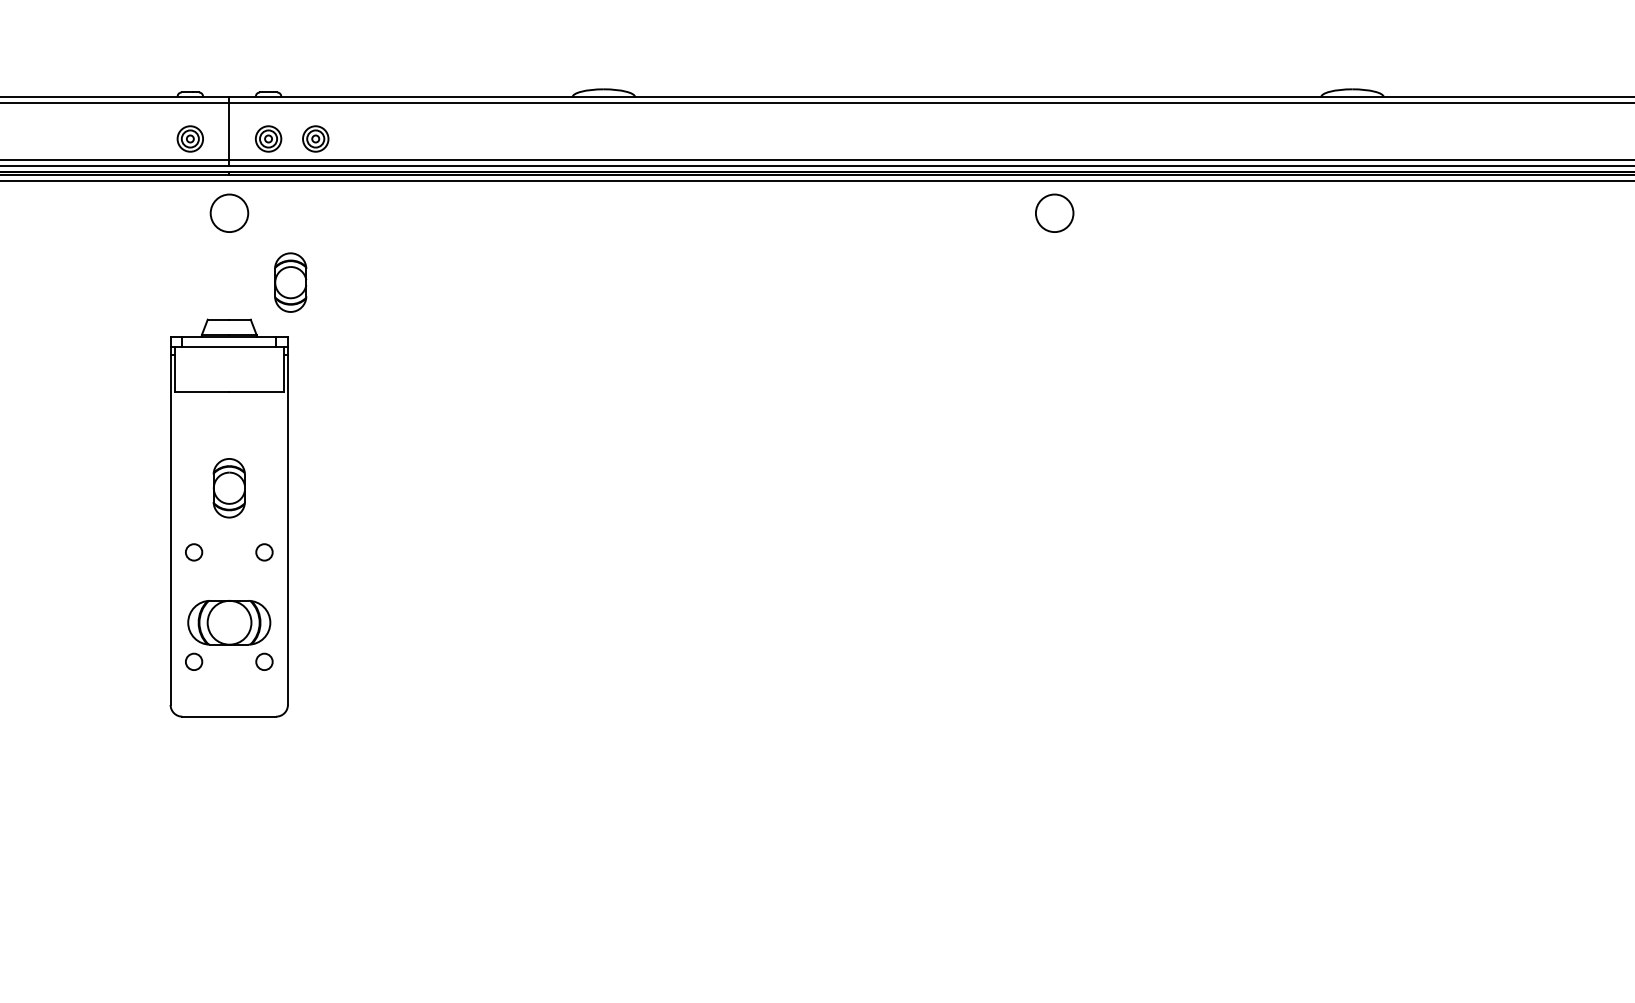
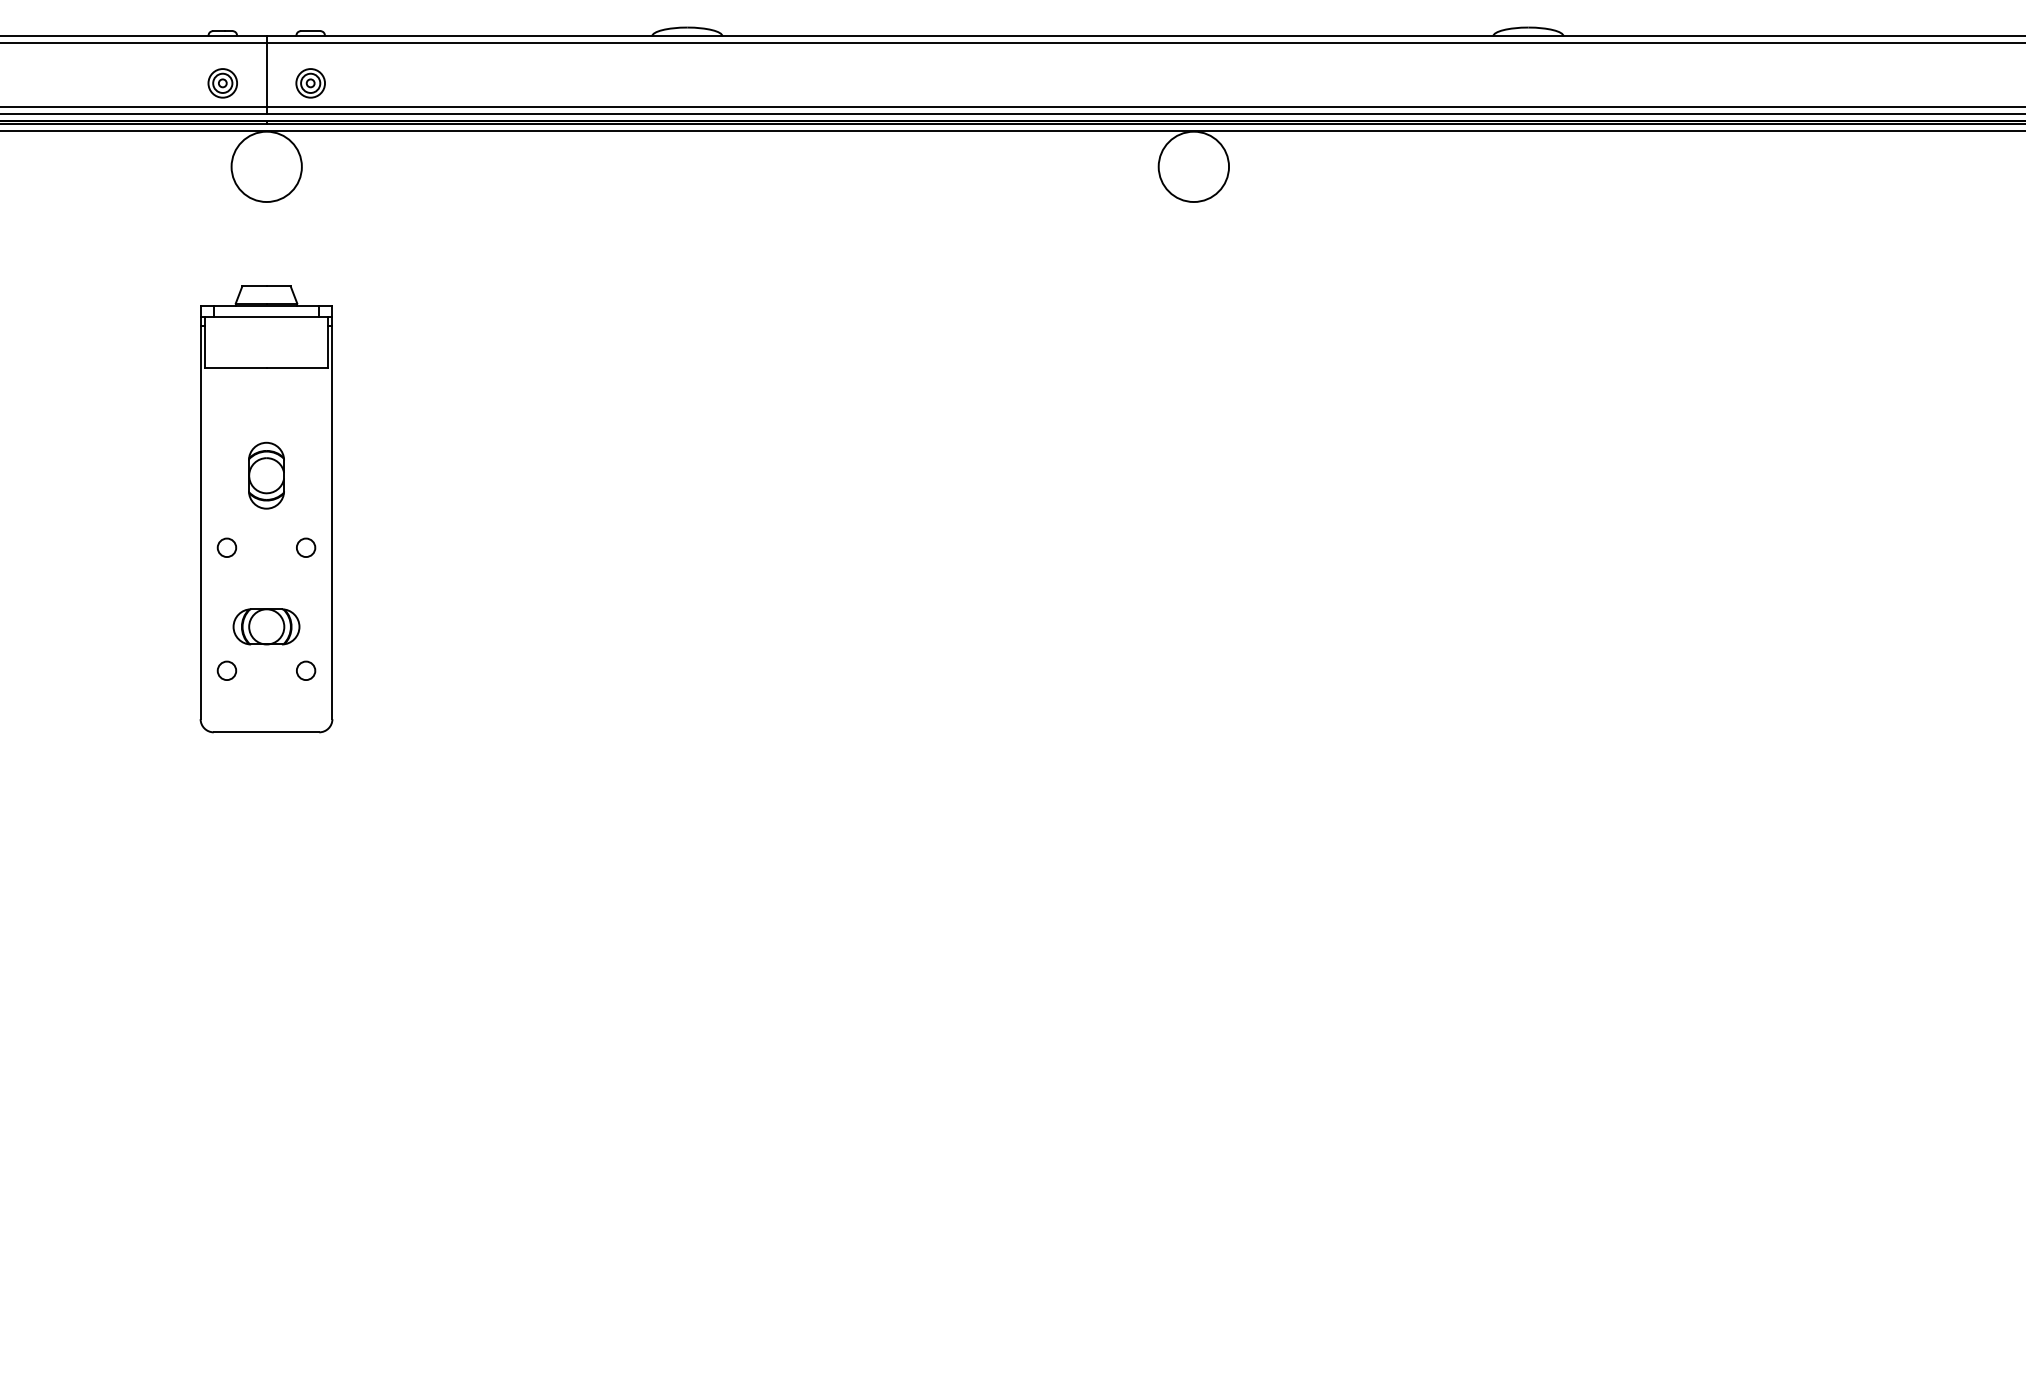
part: (315, 139) -> (363, 83), removed
circle: (229, 213) -> (266, 166), size x1.67
circle: (1054, 213) -> (1193, 166), size x1.67
part: (290, 282) -> (335, 244), removed
part: (229, 622) -> (266, 626), size x0.71

